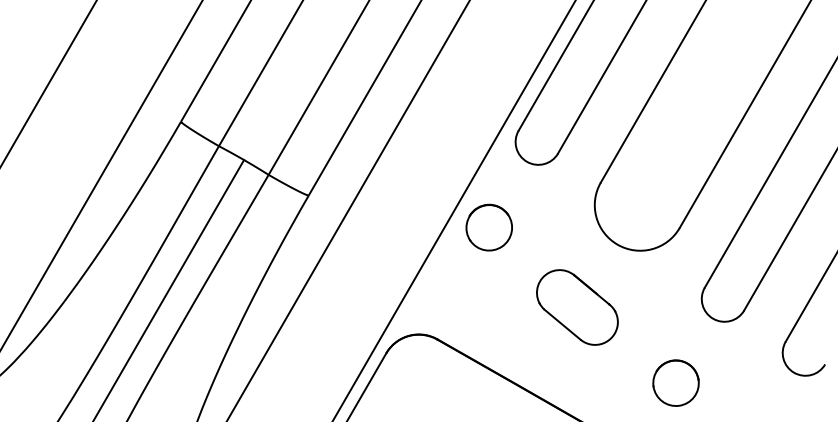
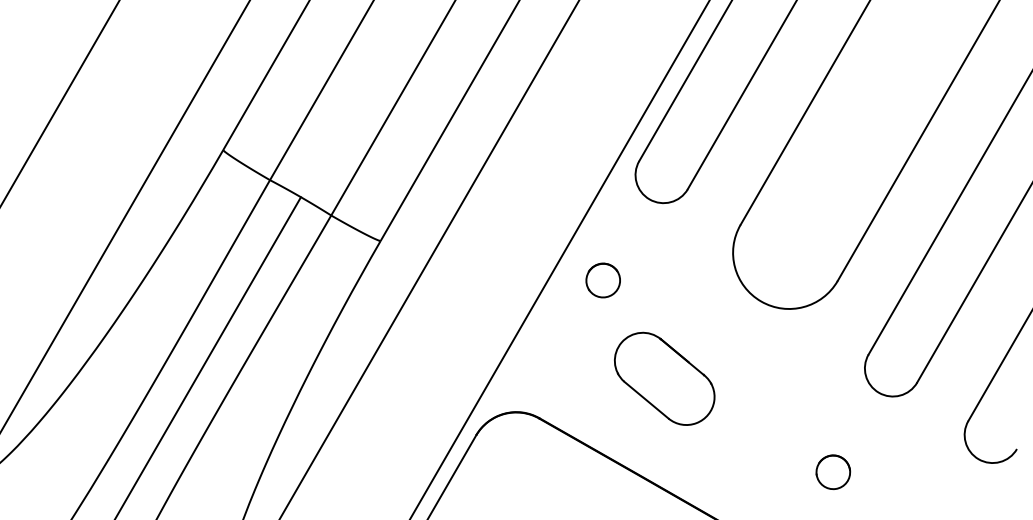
part: (489, 227) -> (603, 280), size x0.6
part: (577, 307) -> (664, 378), moved
part: (676, 383) -> (833, 472), size x0.6

